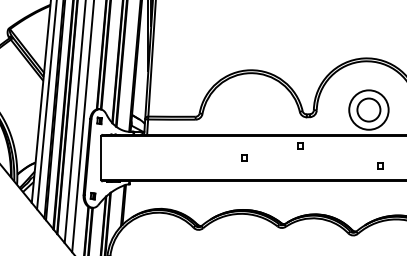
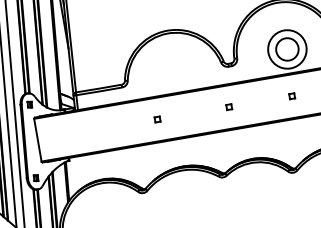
part: (300, 145) -> (229, 106), moved
part: (244, 157) -> (157, 118), moved
part: (380, 165) -> (291, 95), moved

